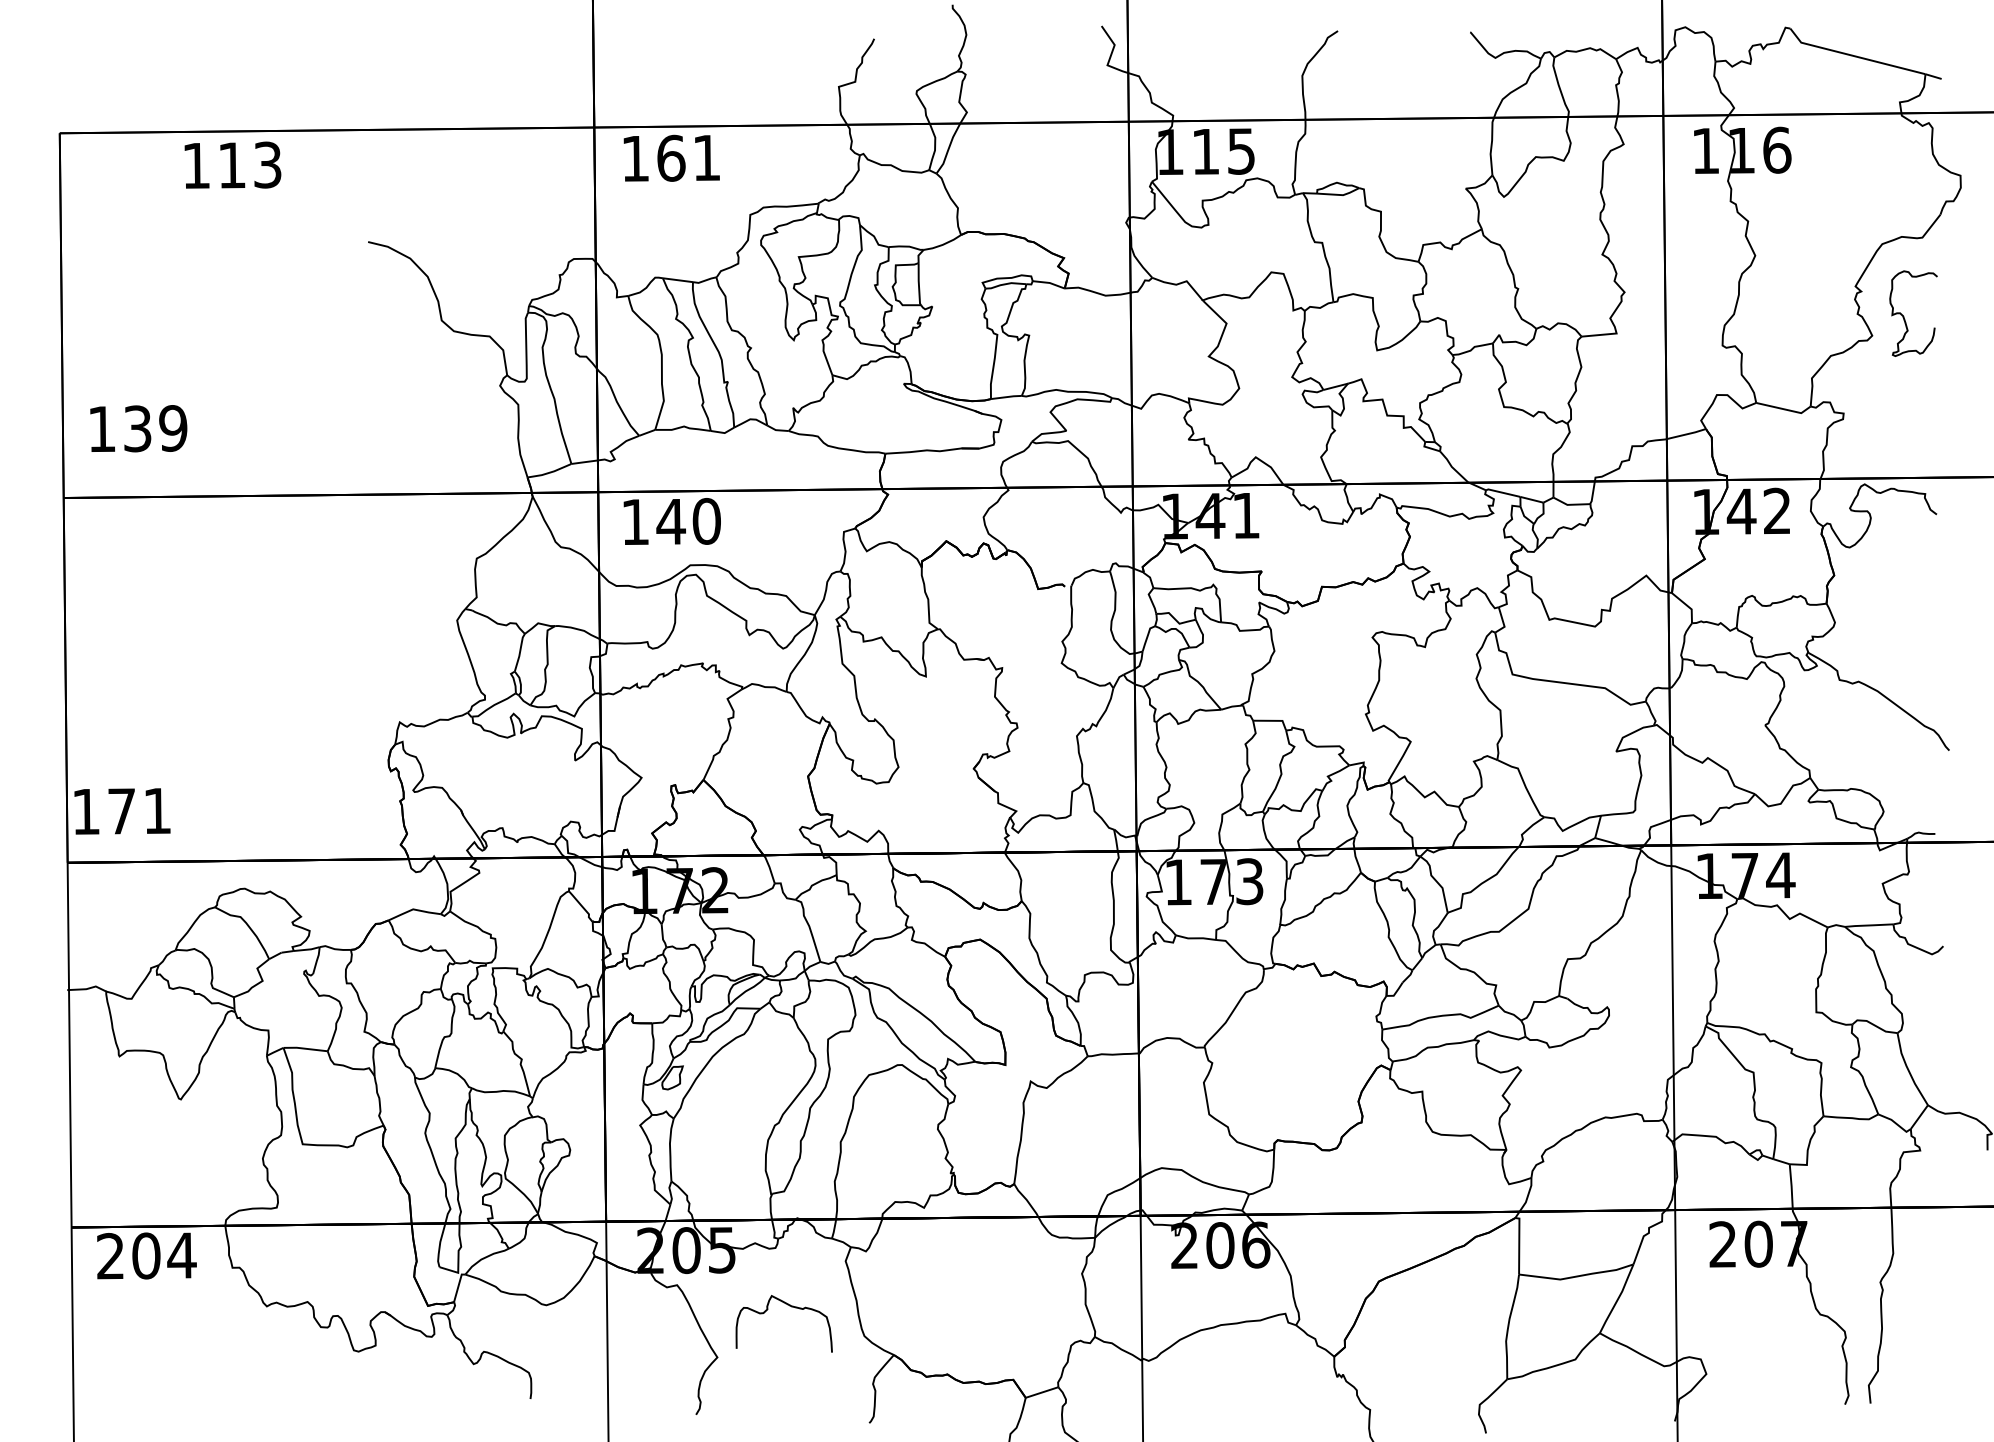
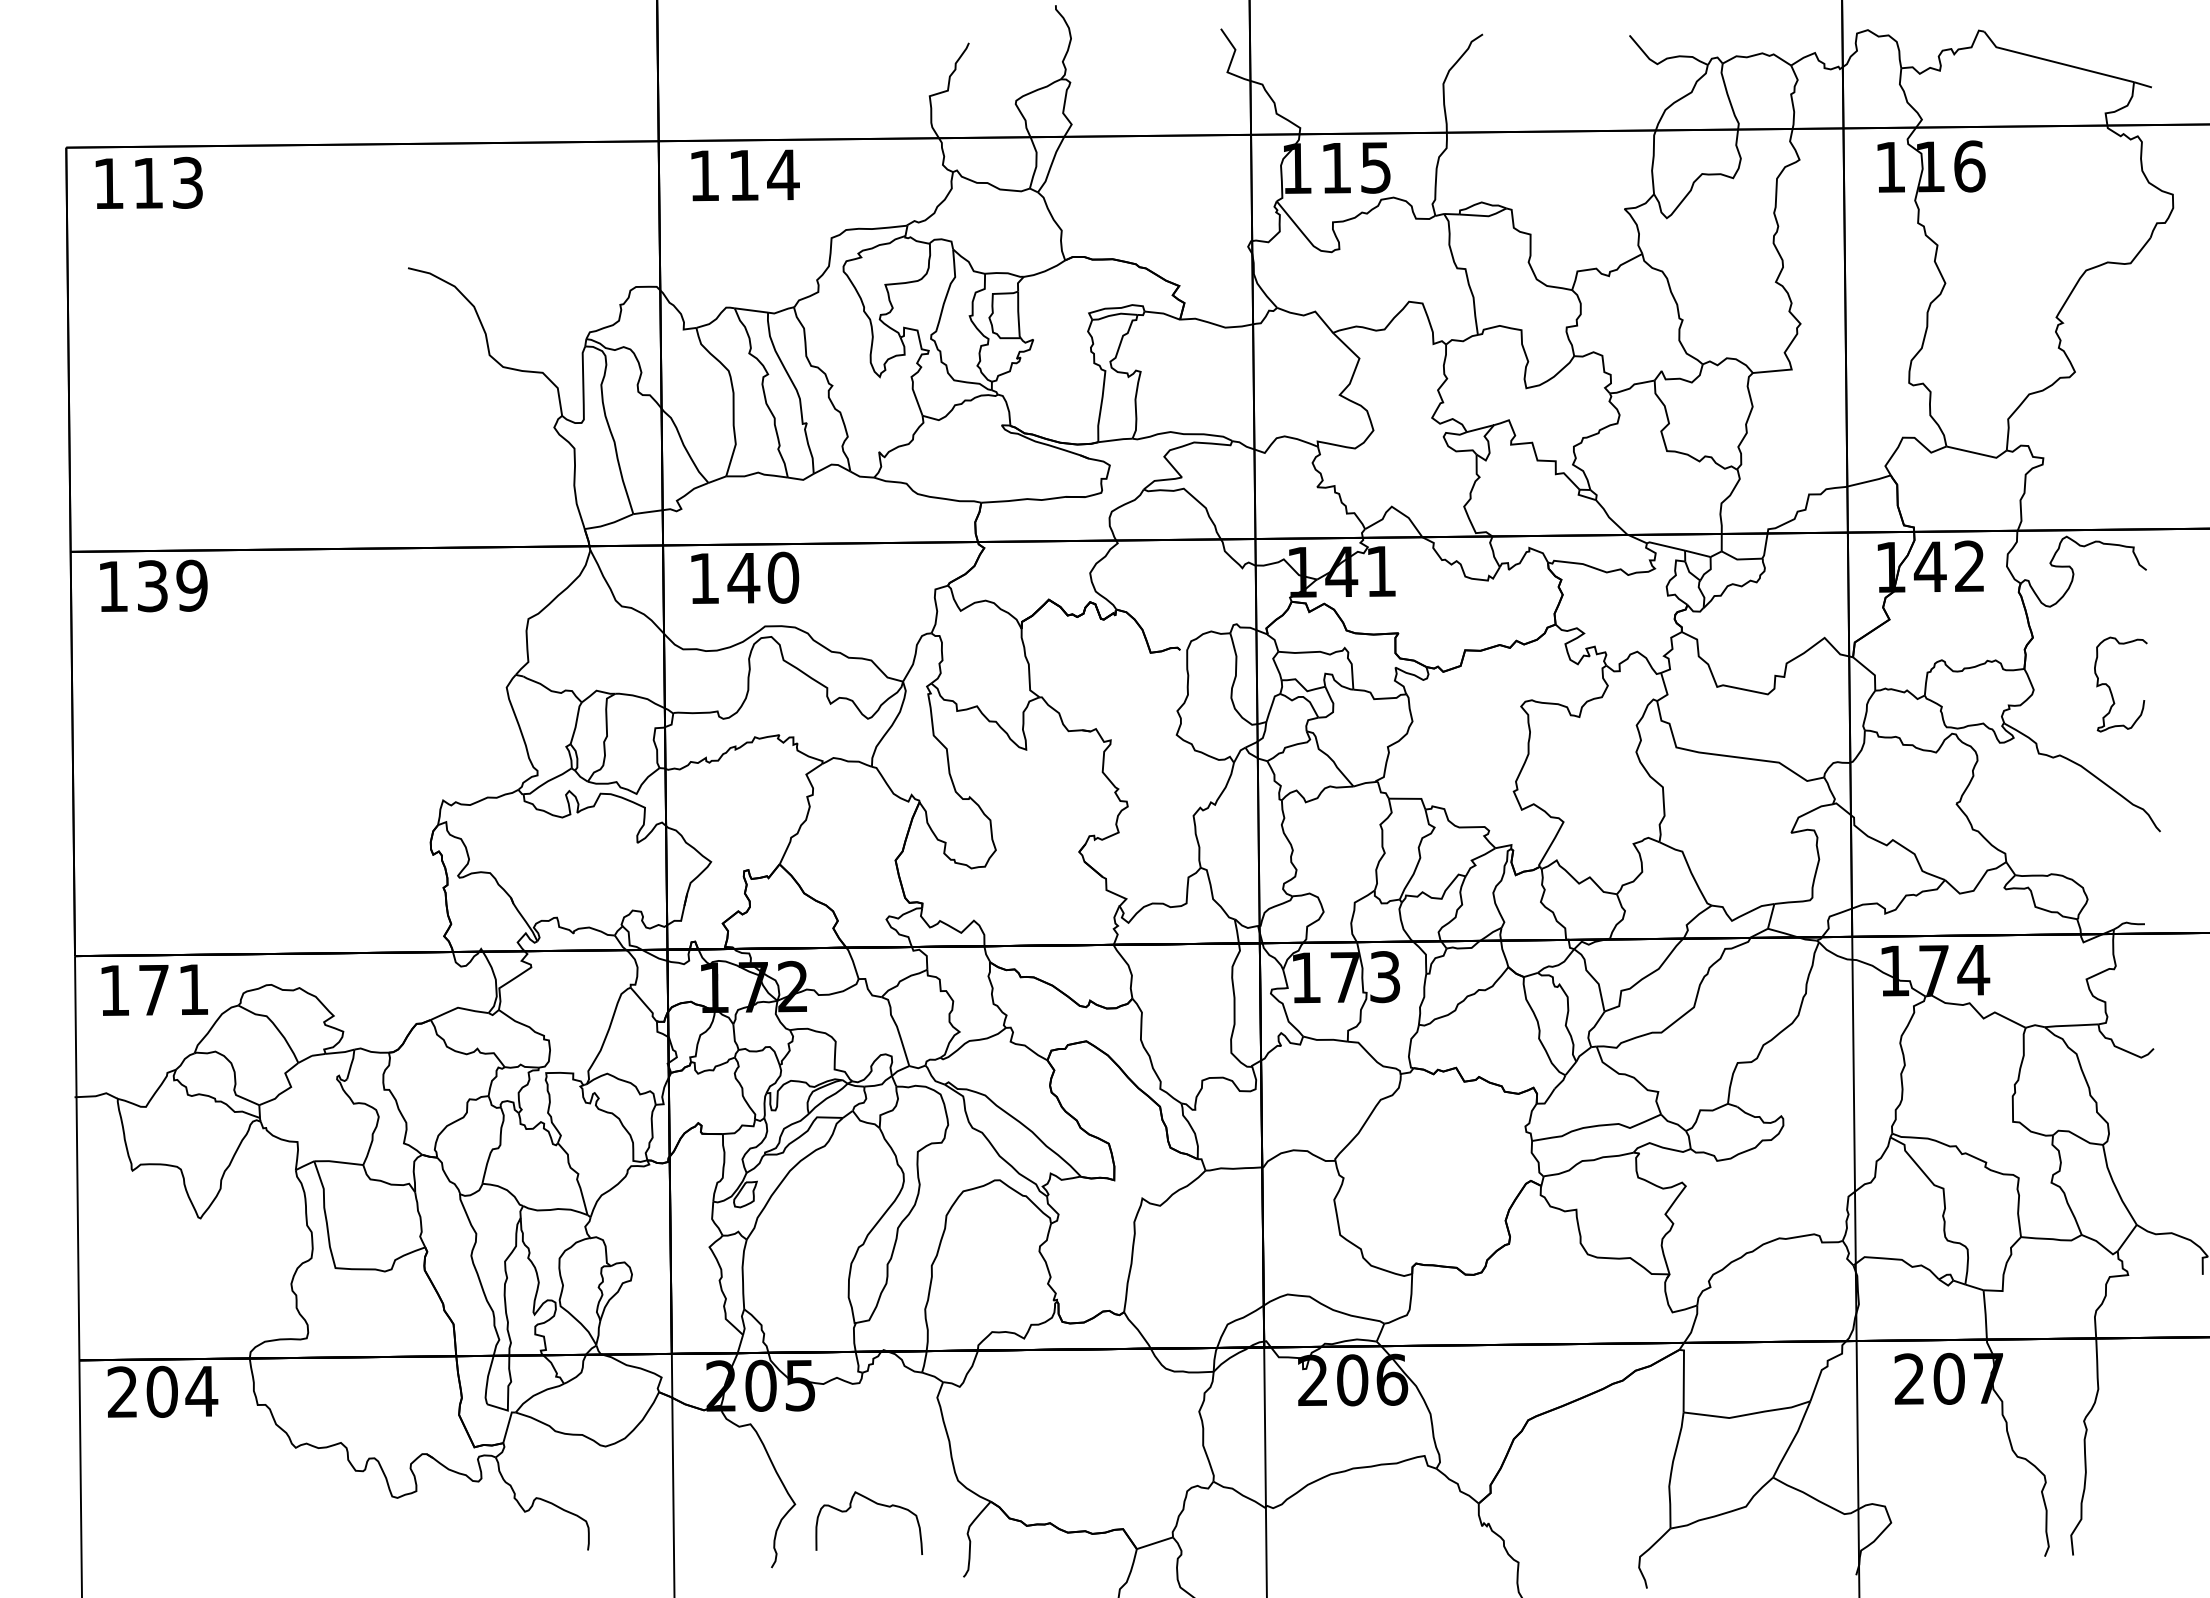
text: (688, 158) -> (763, 175), 161 -> 114
text: (232, 164) -> (148, 182), moved
curve: (1904, 316) -> (2110, 687), moved
text: (138, 428) -> (153, 585), moved
text: (122, 810) -> (154, 989), moved
curve: (790, 1307) -> (876, 1504), moved

